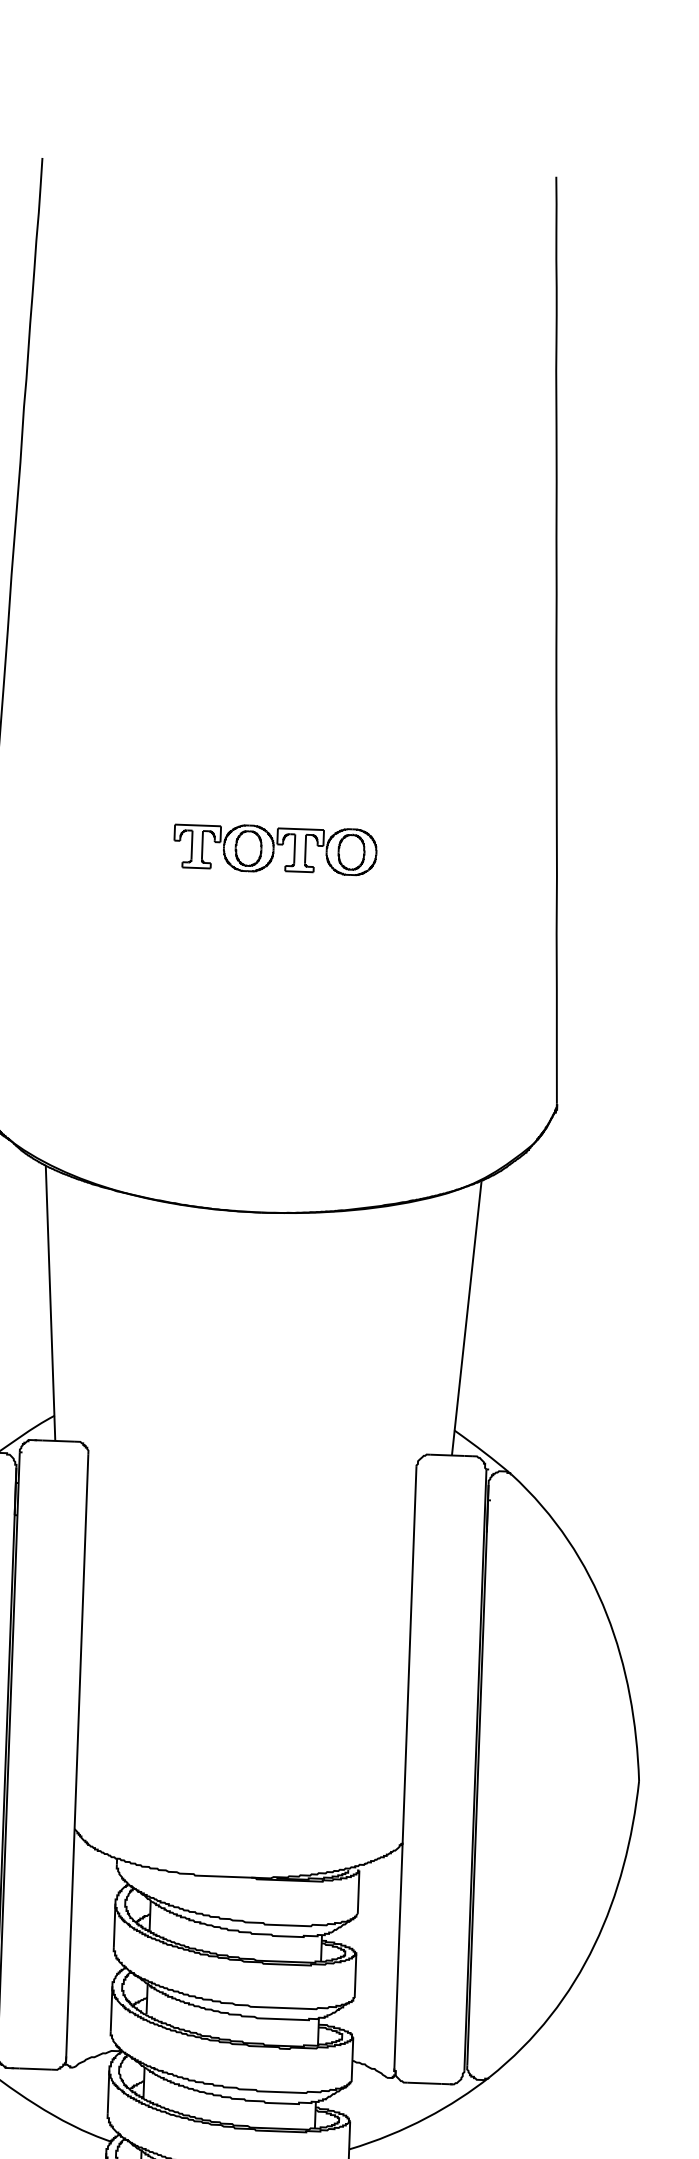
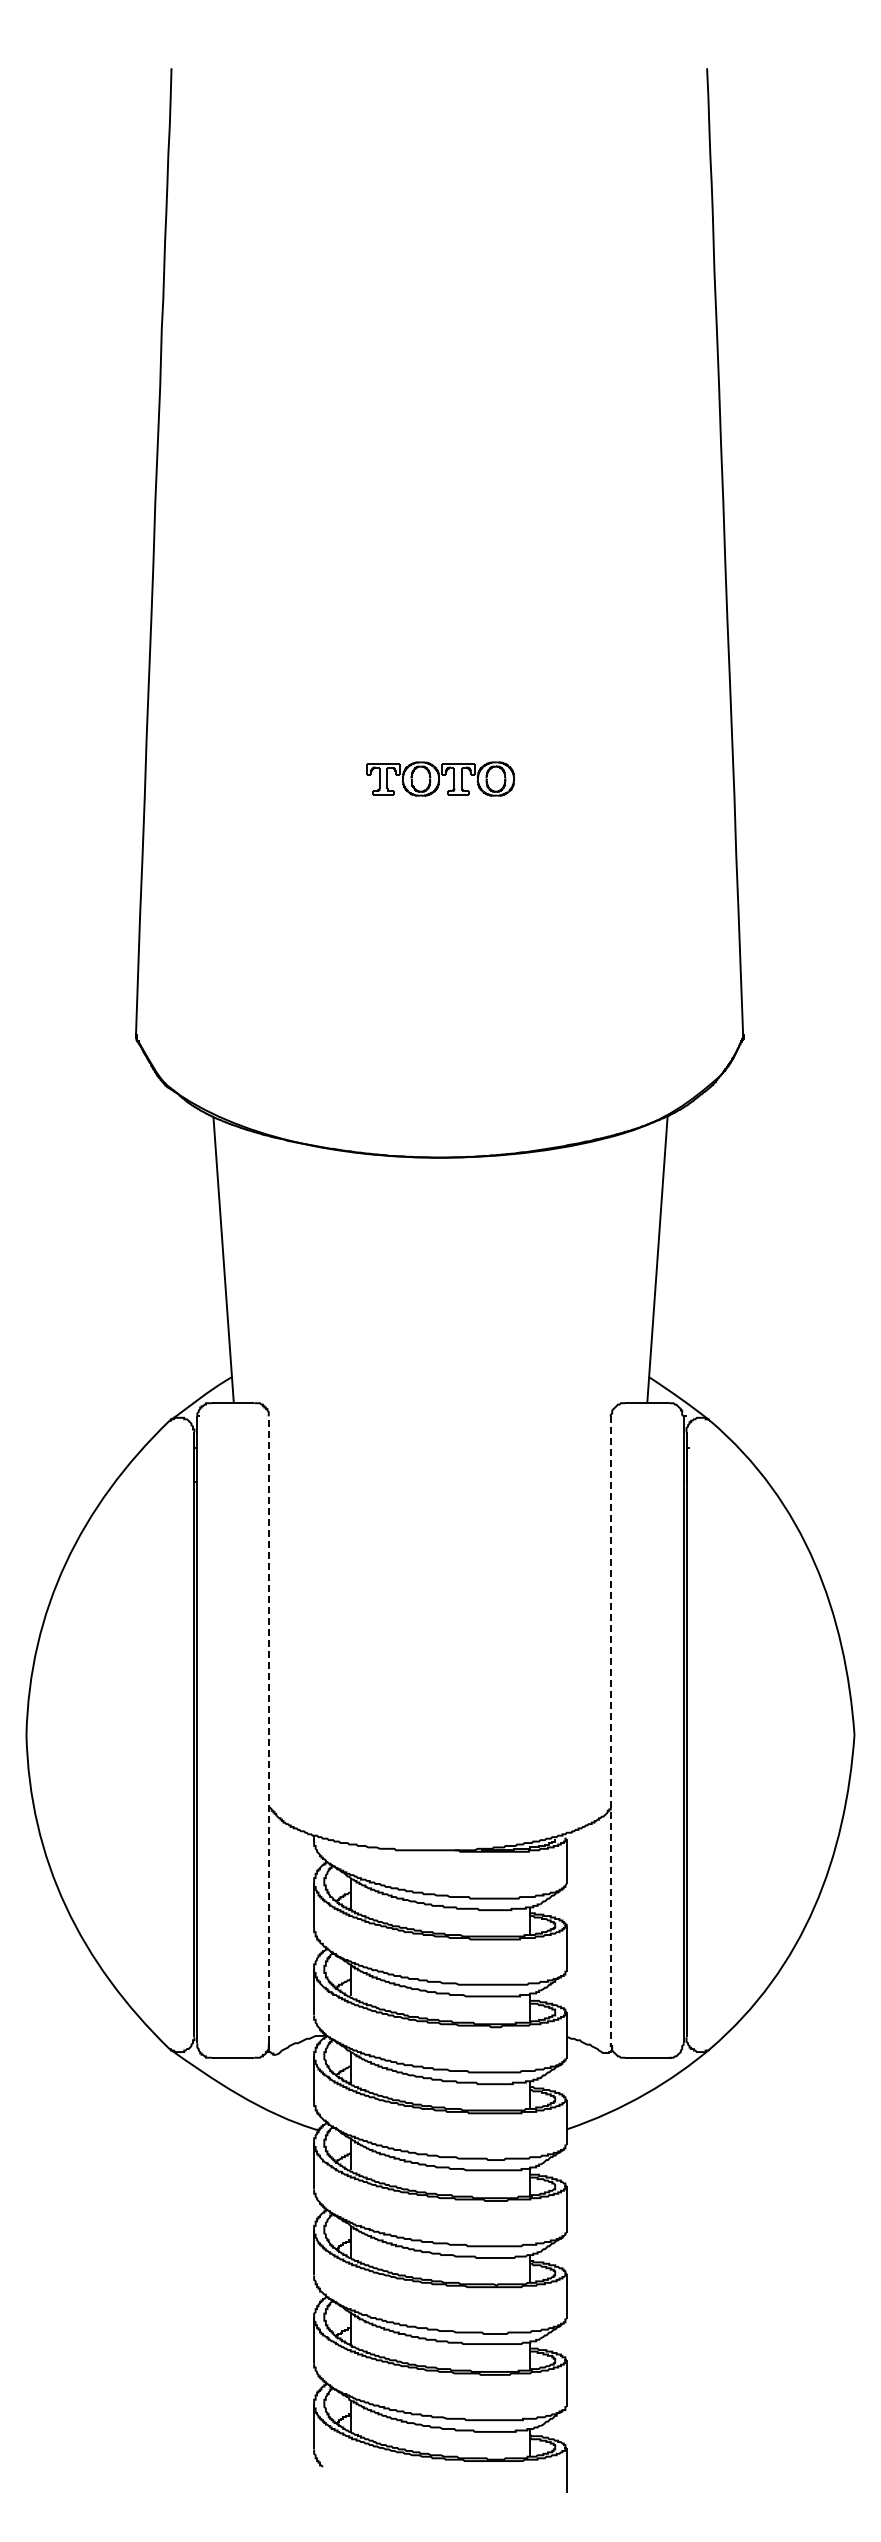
part: (275, 848) -> (440, 778), size x0.7
line: (77, 1755) -> (268, 1729), solid -> dashed
line: (405, 1768) -> (610, 1730), solid -> dashed

